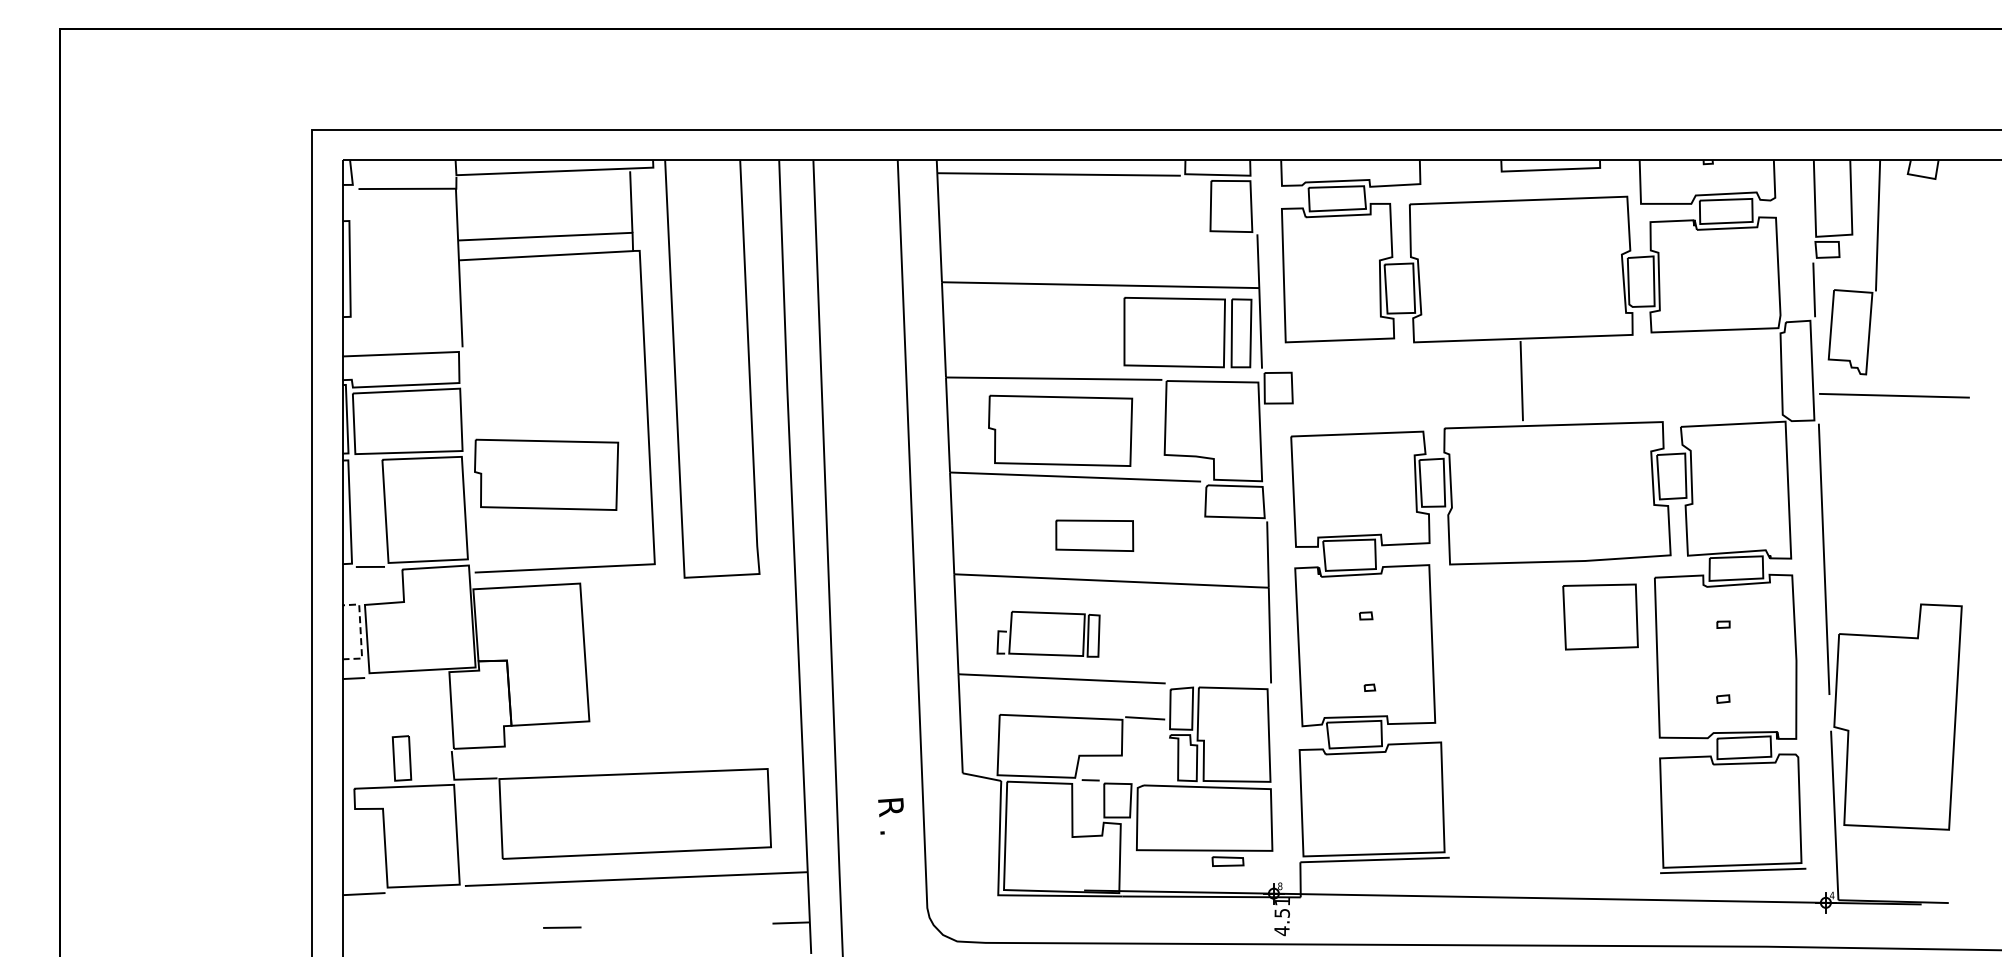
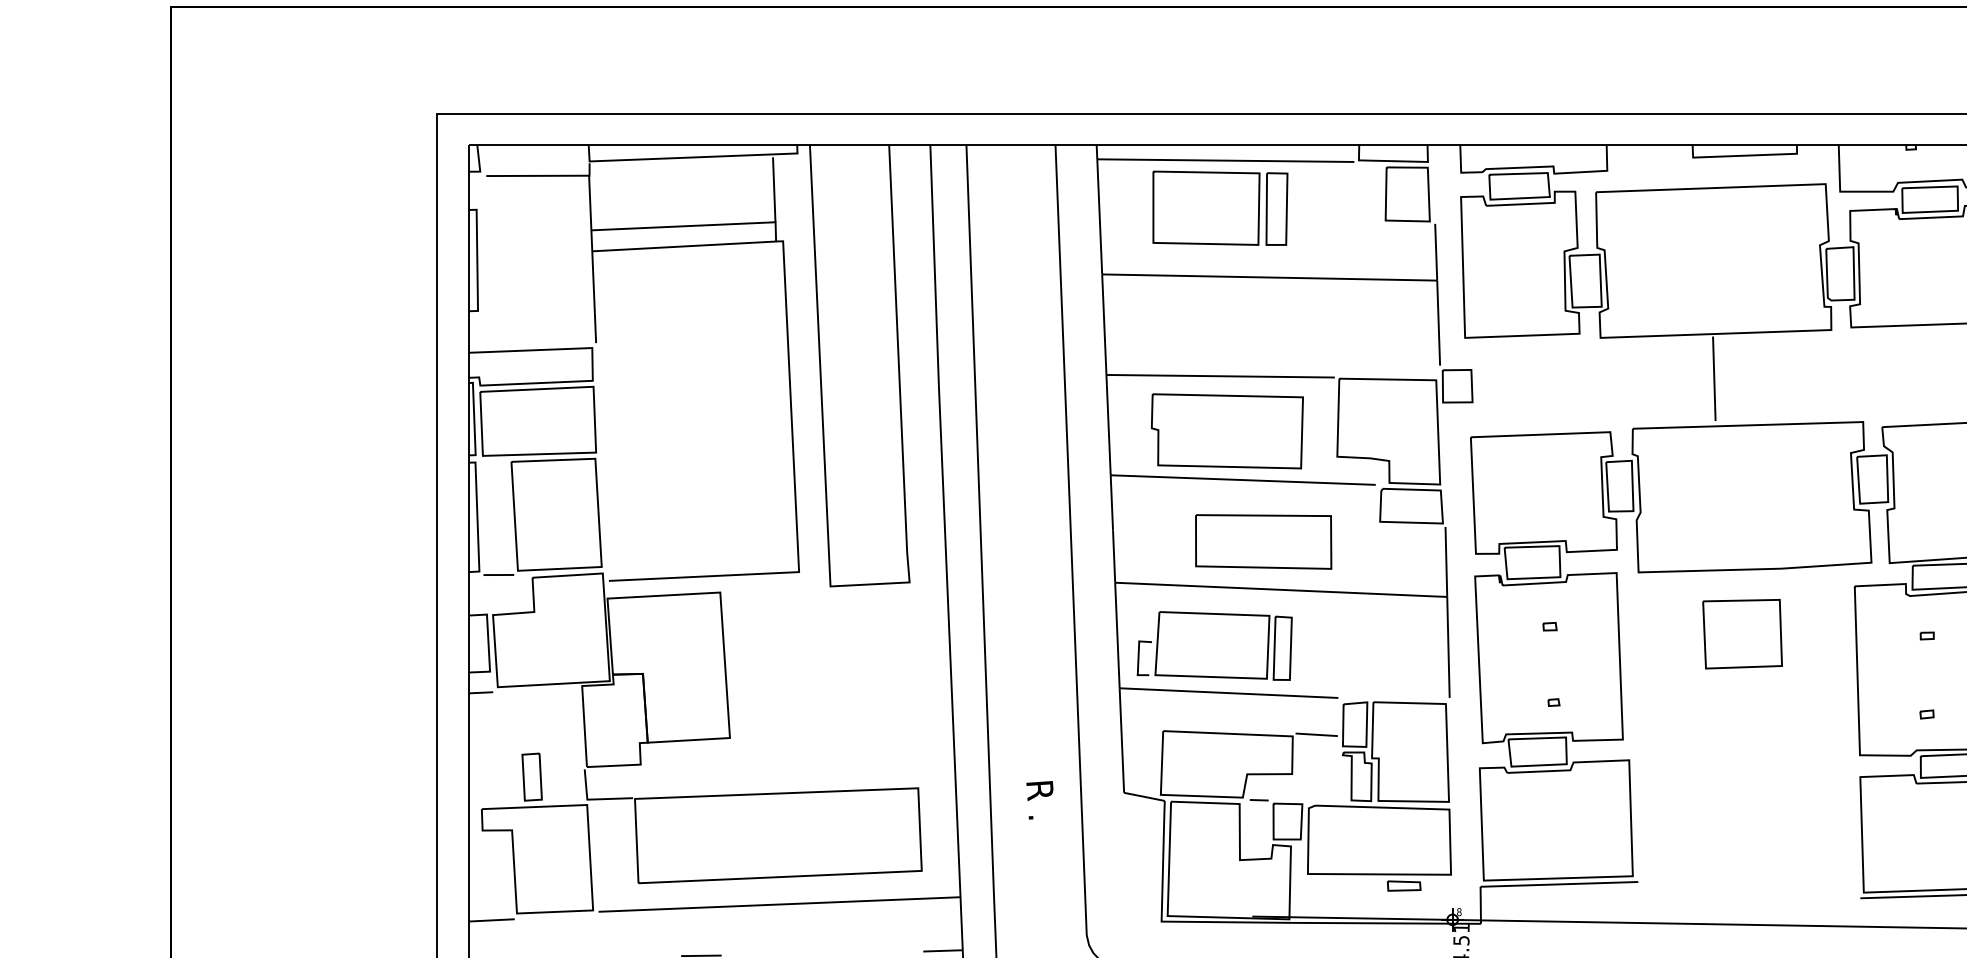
part: (1187, 332) -> (1219, 208), moved
part: (546, 474) -> (684, 477), removed
part: (1094, 535) -> (1263, 541), size x1.67
part: (1600, 616) -> (1742, 633), moved
line: (360, 632) -> (488, 644), dashed -> solid
part: (1048, 634) -> (1214, 646), size x1.43
text: (890, 816) -> (1039, 800), moved

